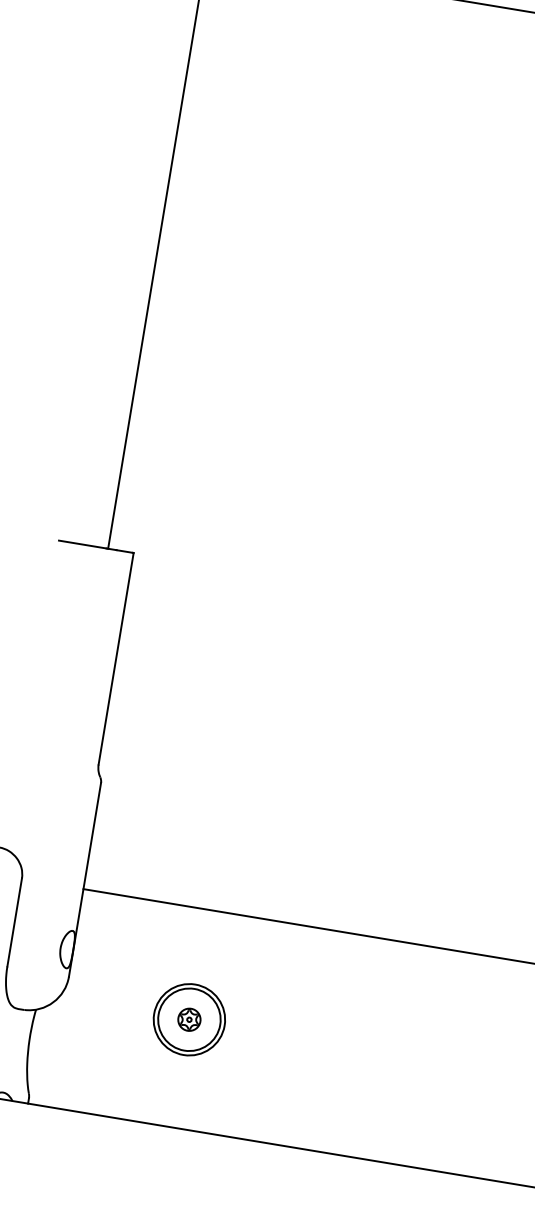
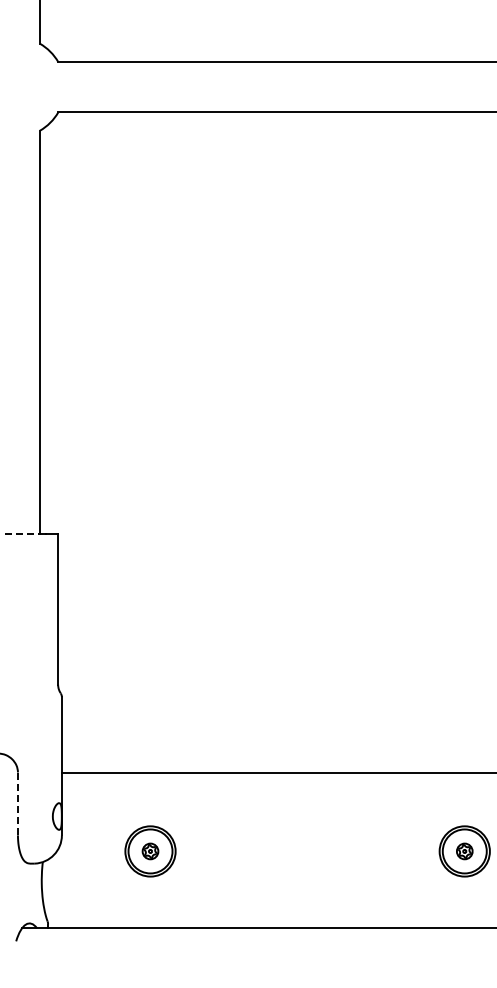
line: (82, 544) -> (21, 533), solid -> dashed
line: (13, 923) -> (17, 804), solid -> dashed

